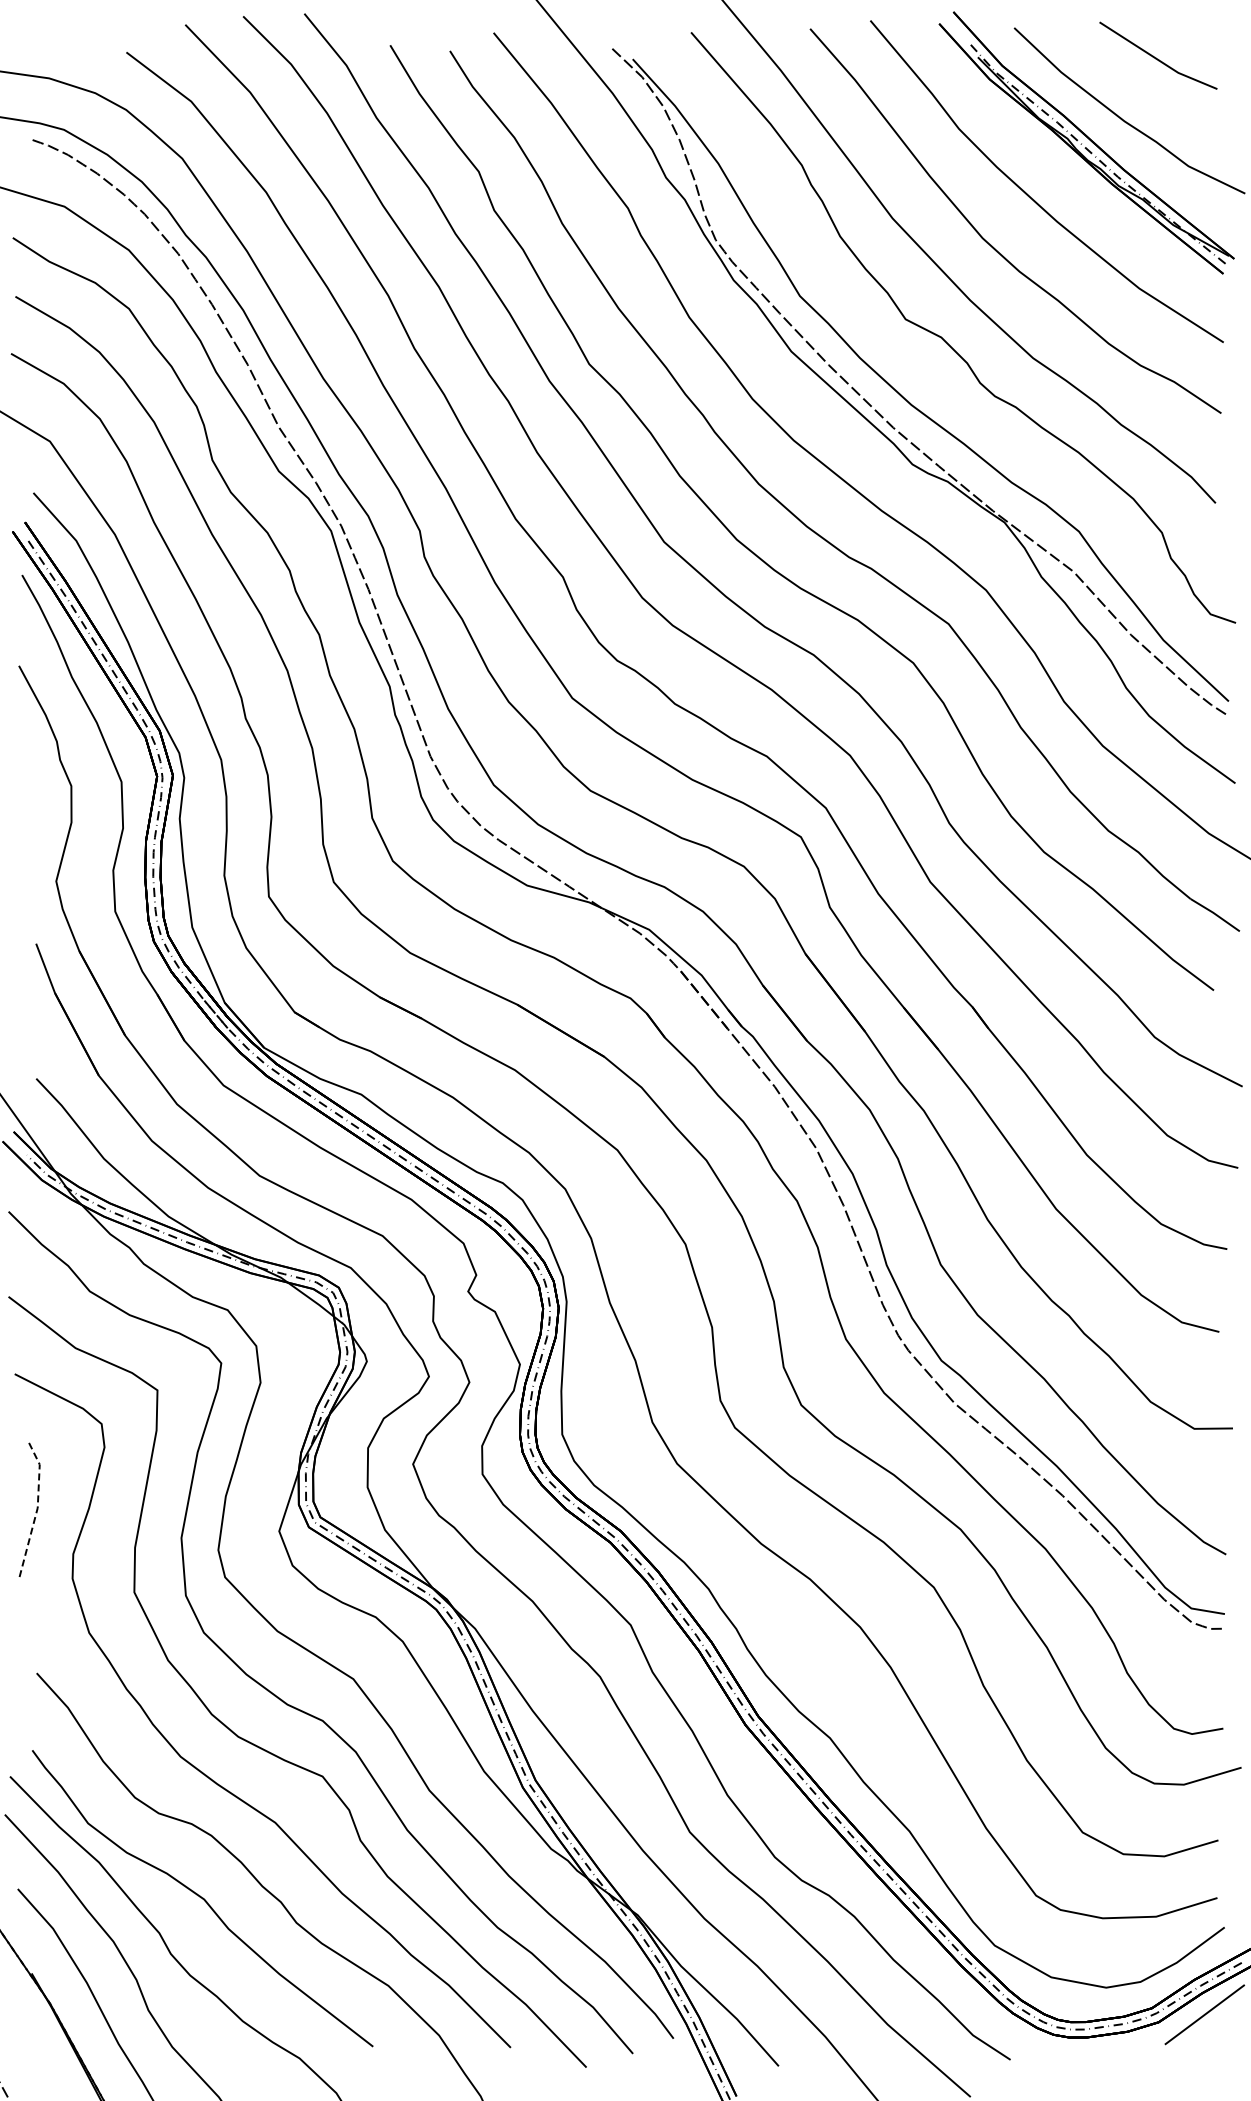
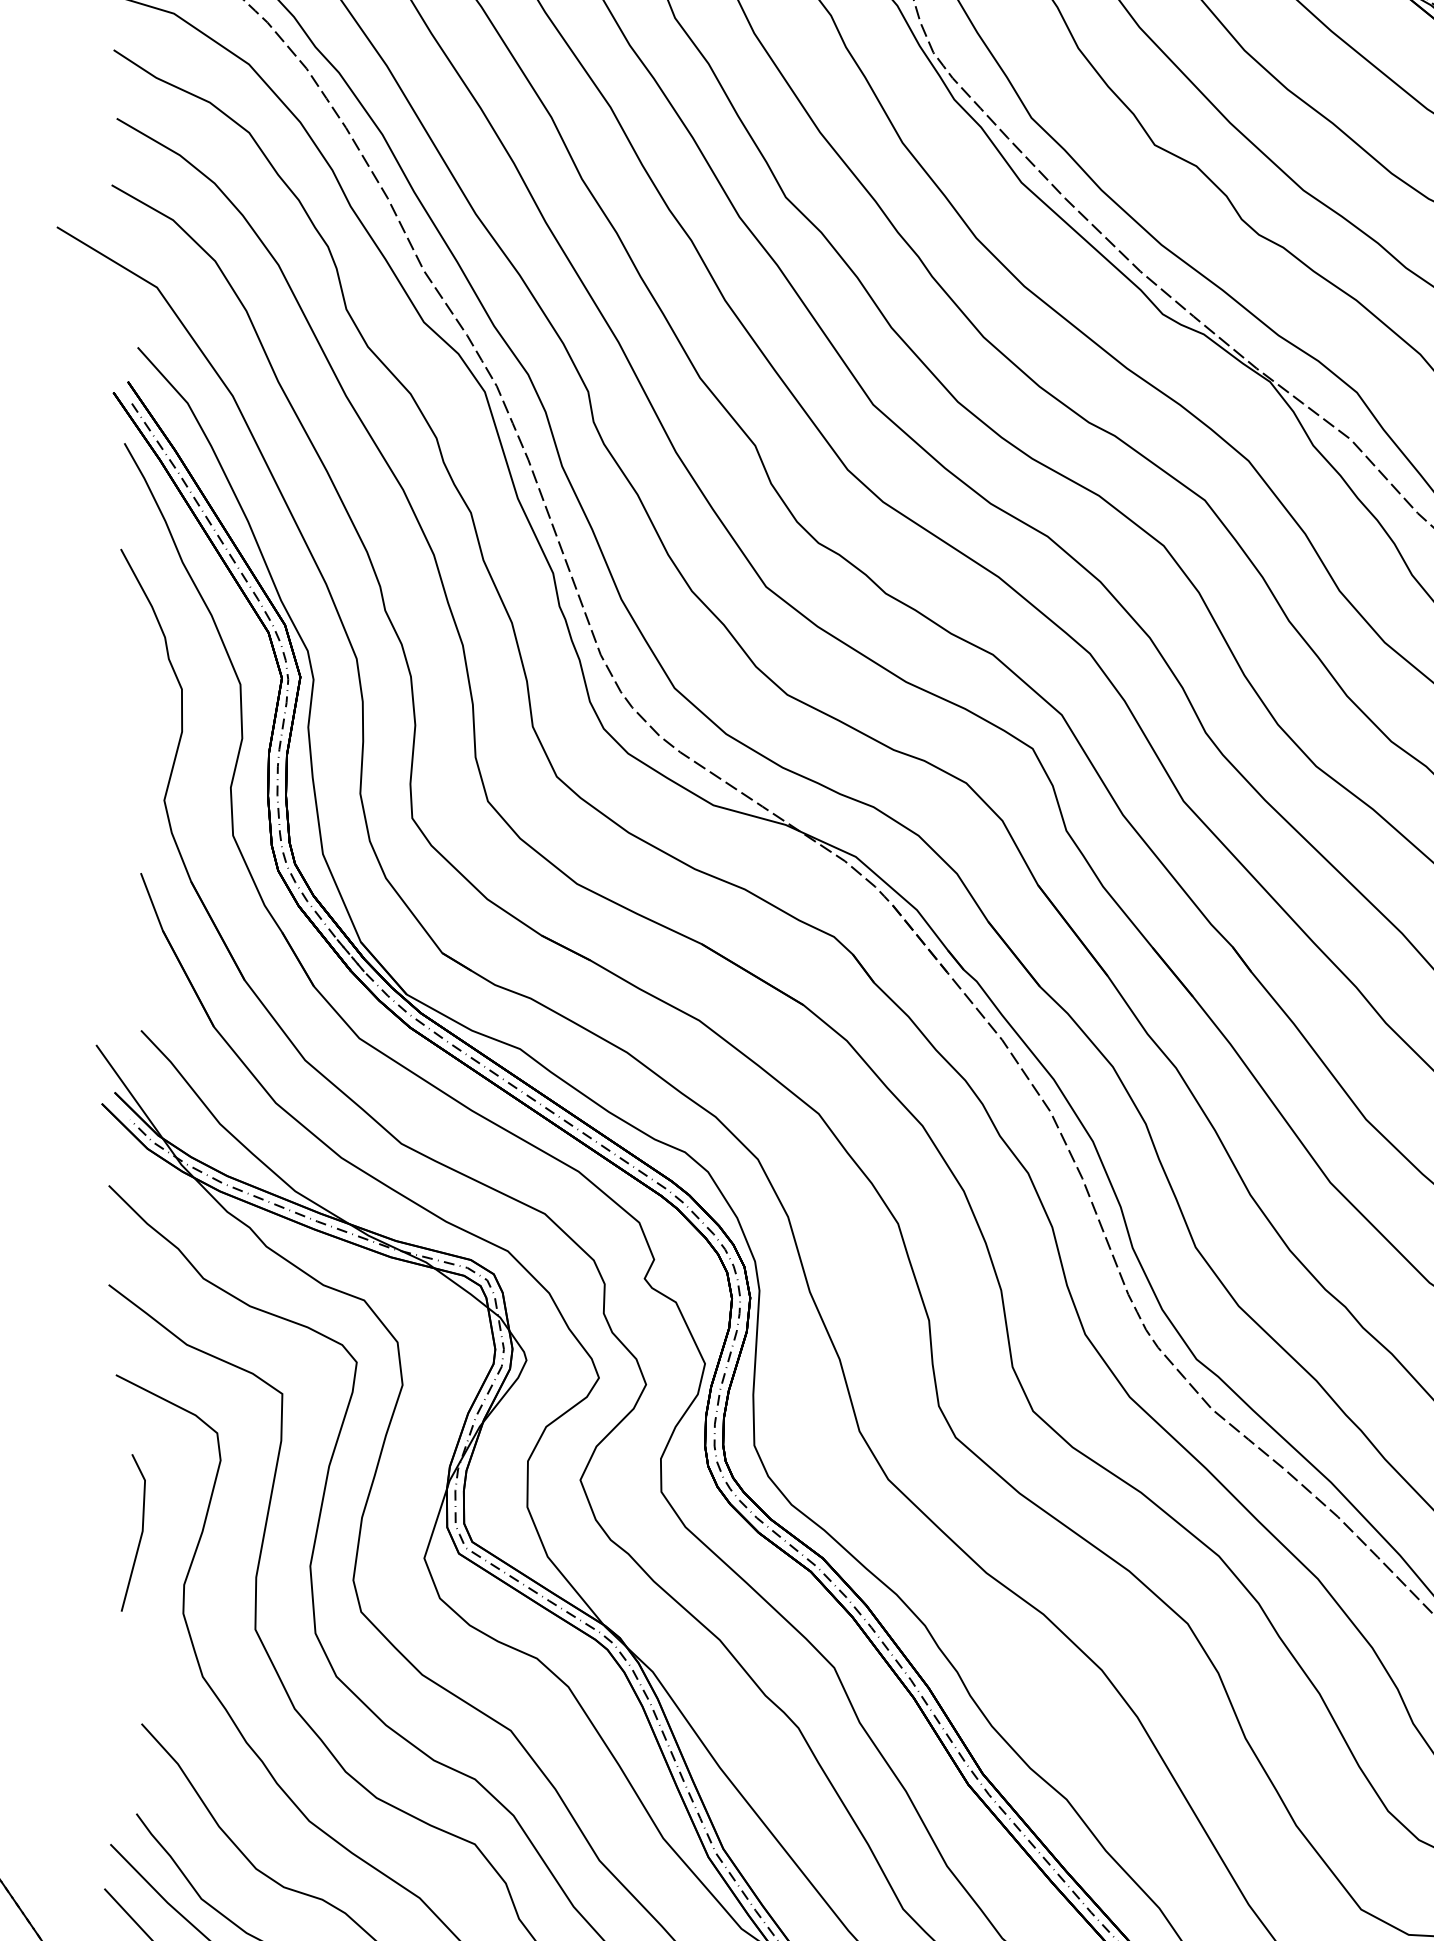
line: (37, 1508) -> (142, 1531), dashed -> solid

